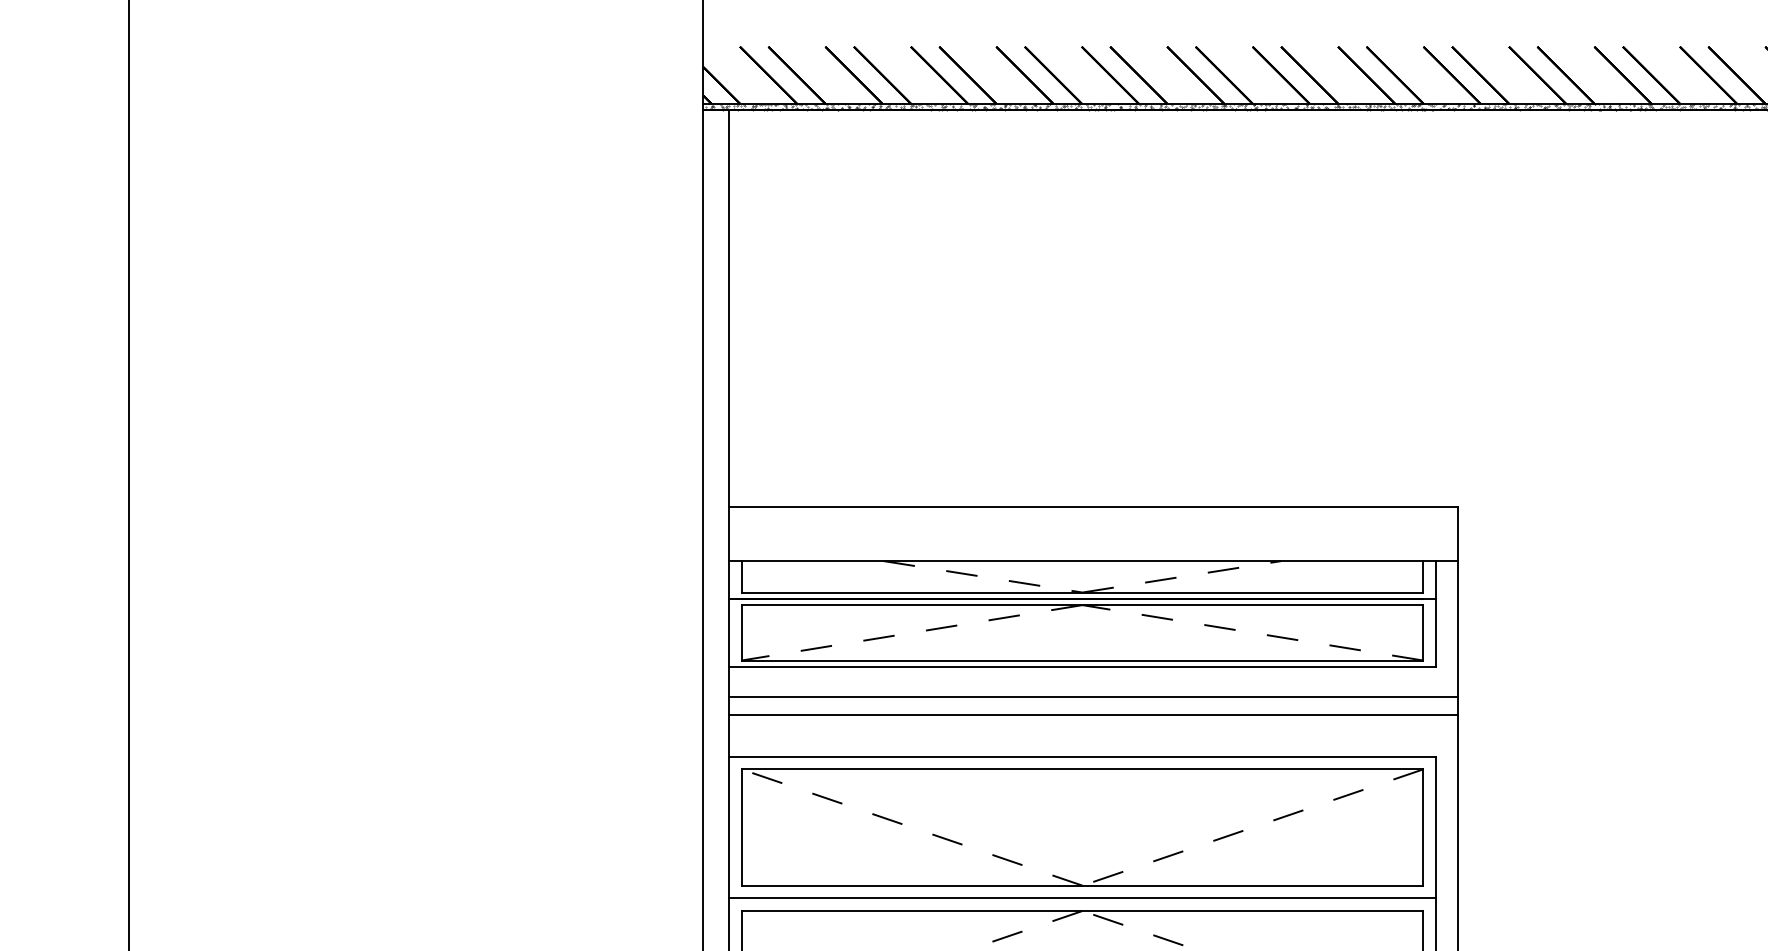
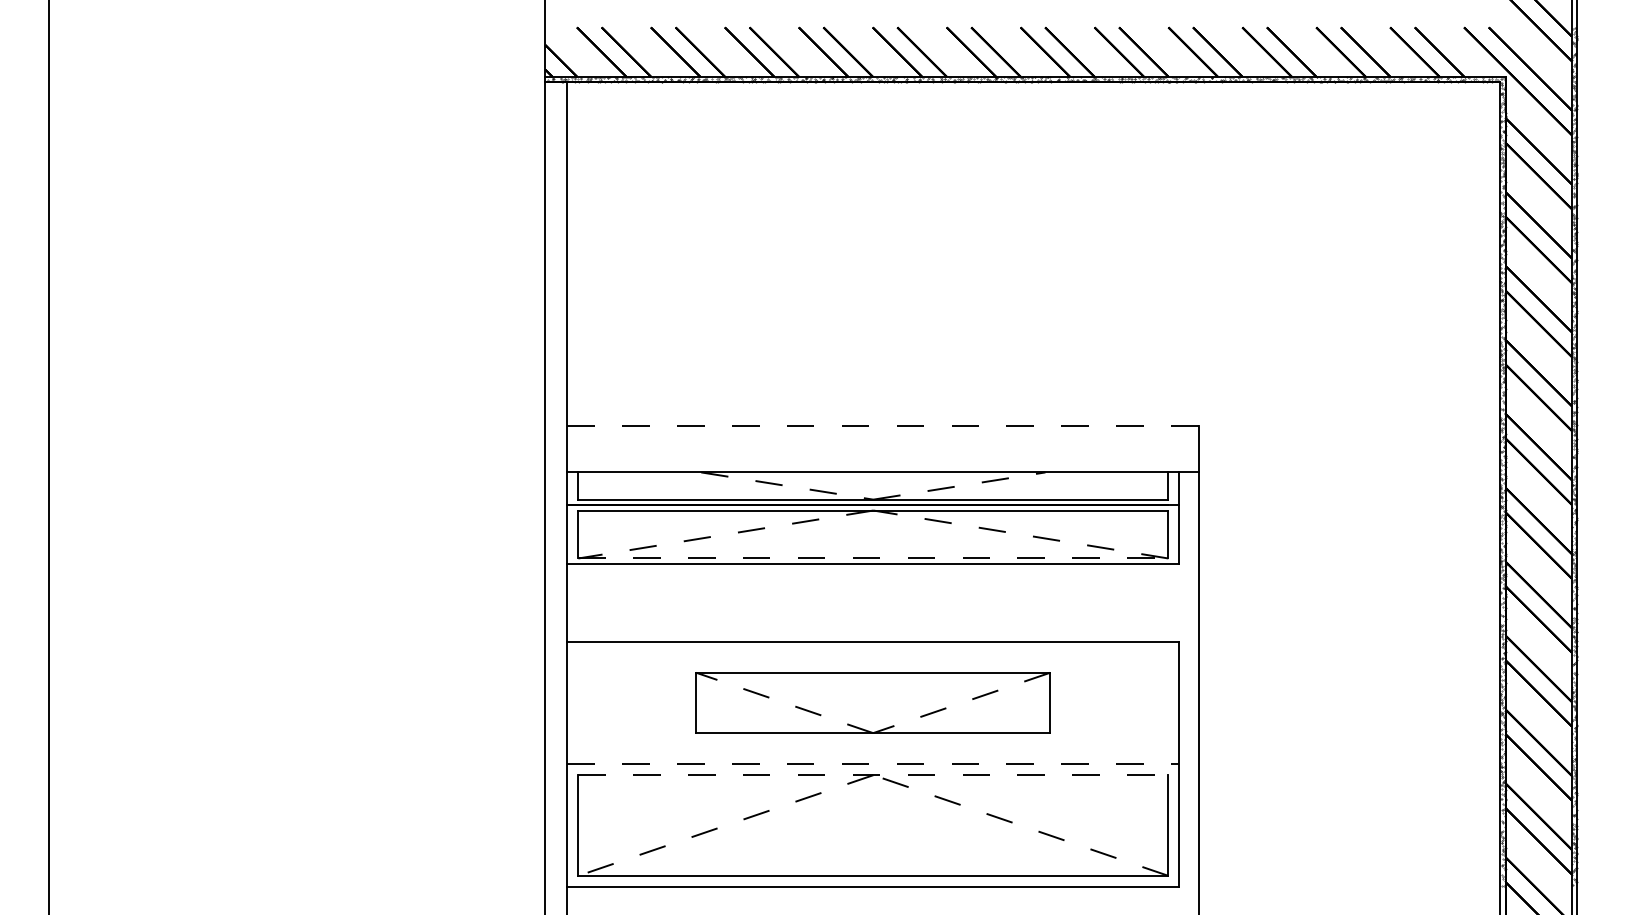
line: (1093, 506) -> (882, 425), solid -> dashed
line: (1082, 660) -> (873, 558), solid -> dashed
line: (1093, 697) -> (882, 590), removed
line: (1093, 714) -> (882, 605), removed
part: (1081, 827) -> (872, 702), size x0.6
line: (1082, 898) -> (873, 764), solid -> dashed
line: (1082, 911) -> (873, 775), solid -> dashed

